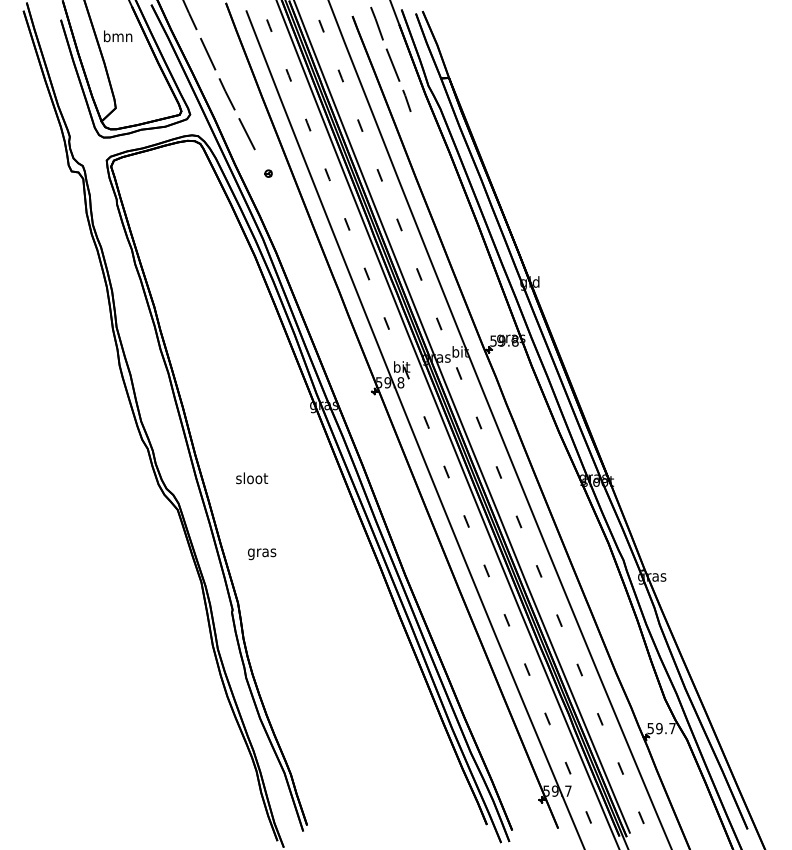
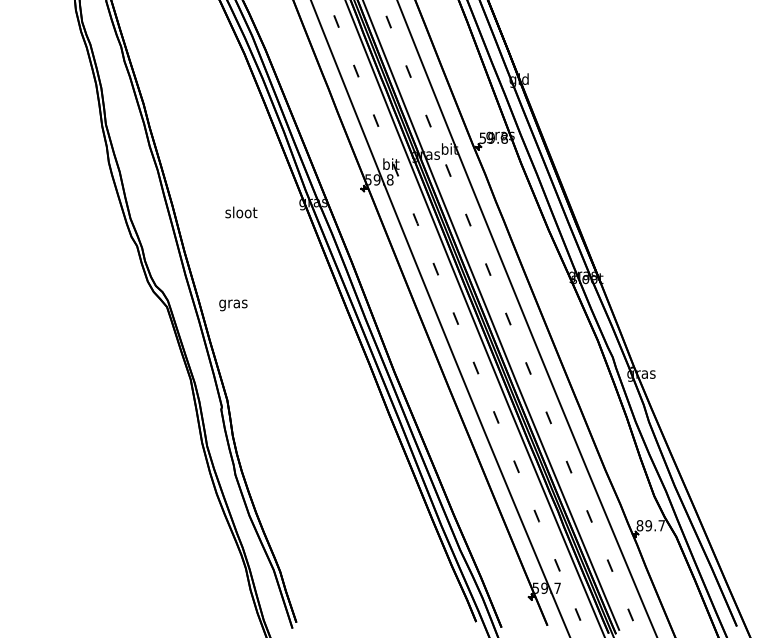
text: (252, 478) -> (241, 212), moved
text: (262, 554) -> (233, 305), moved
text: (650, 728) -> (639, 525), 59.7 -> 89.7

